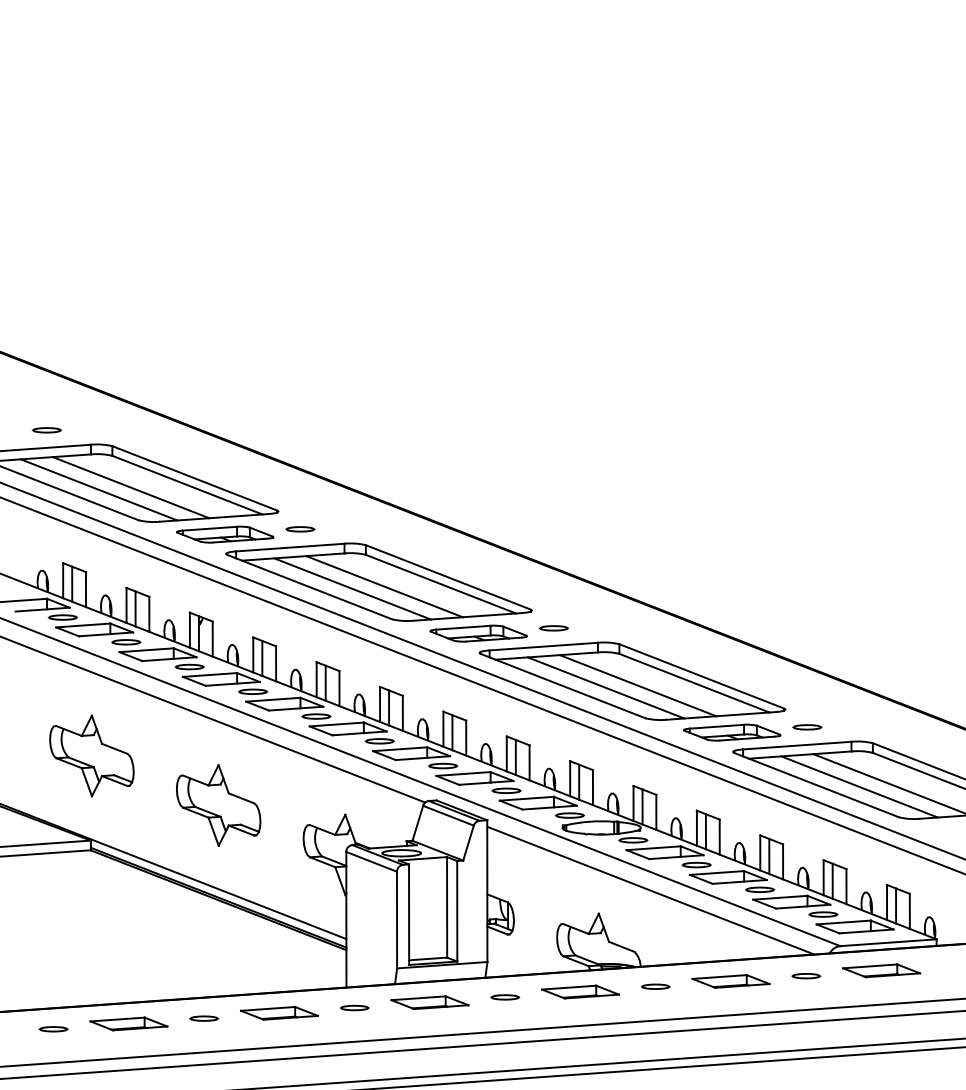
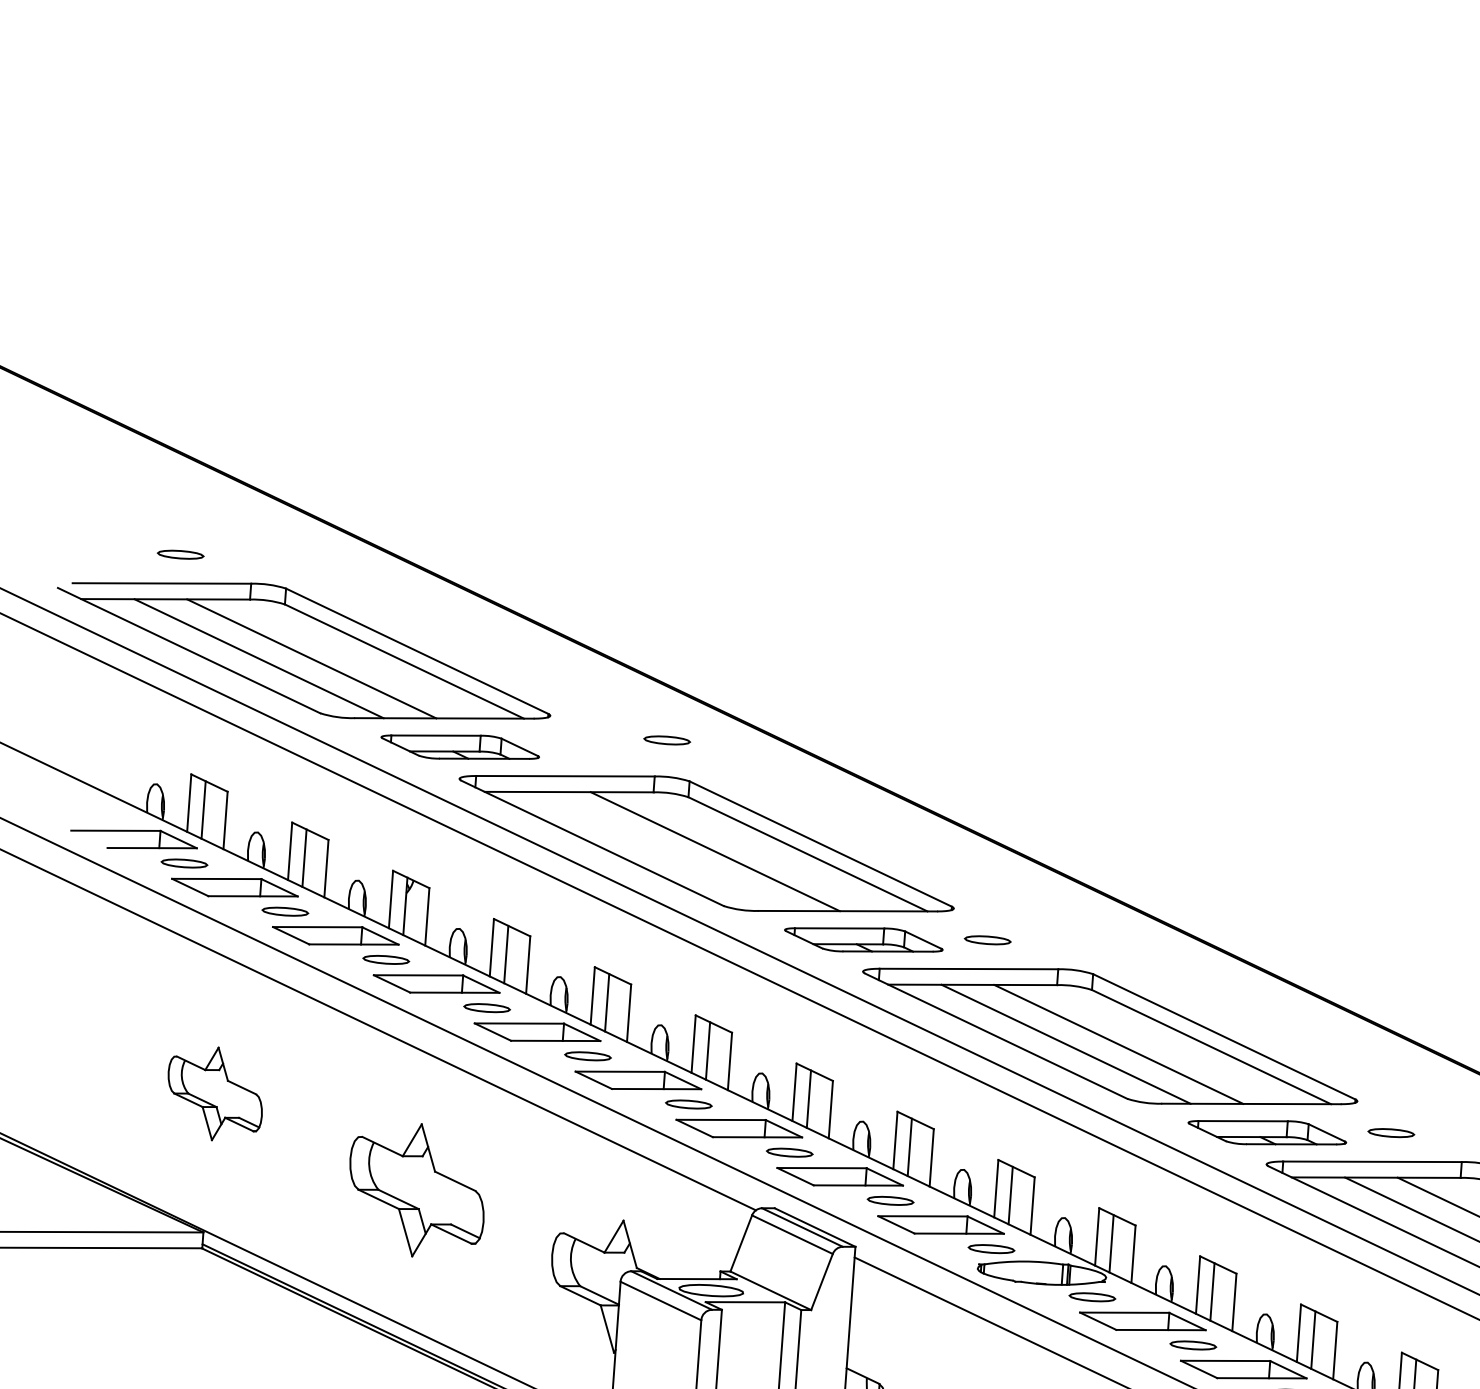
part: (300, 529) -> (667, 740), moved
line: (352, 588) -> (662, 850), removed
part: (91, 755) -> (214, 1093), size x0.7

